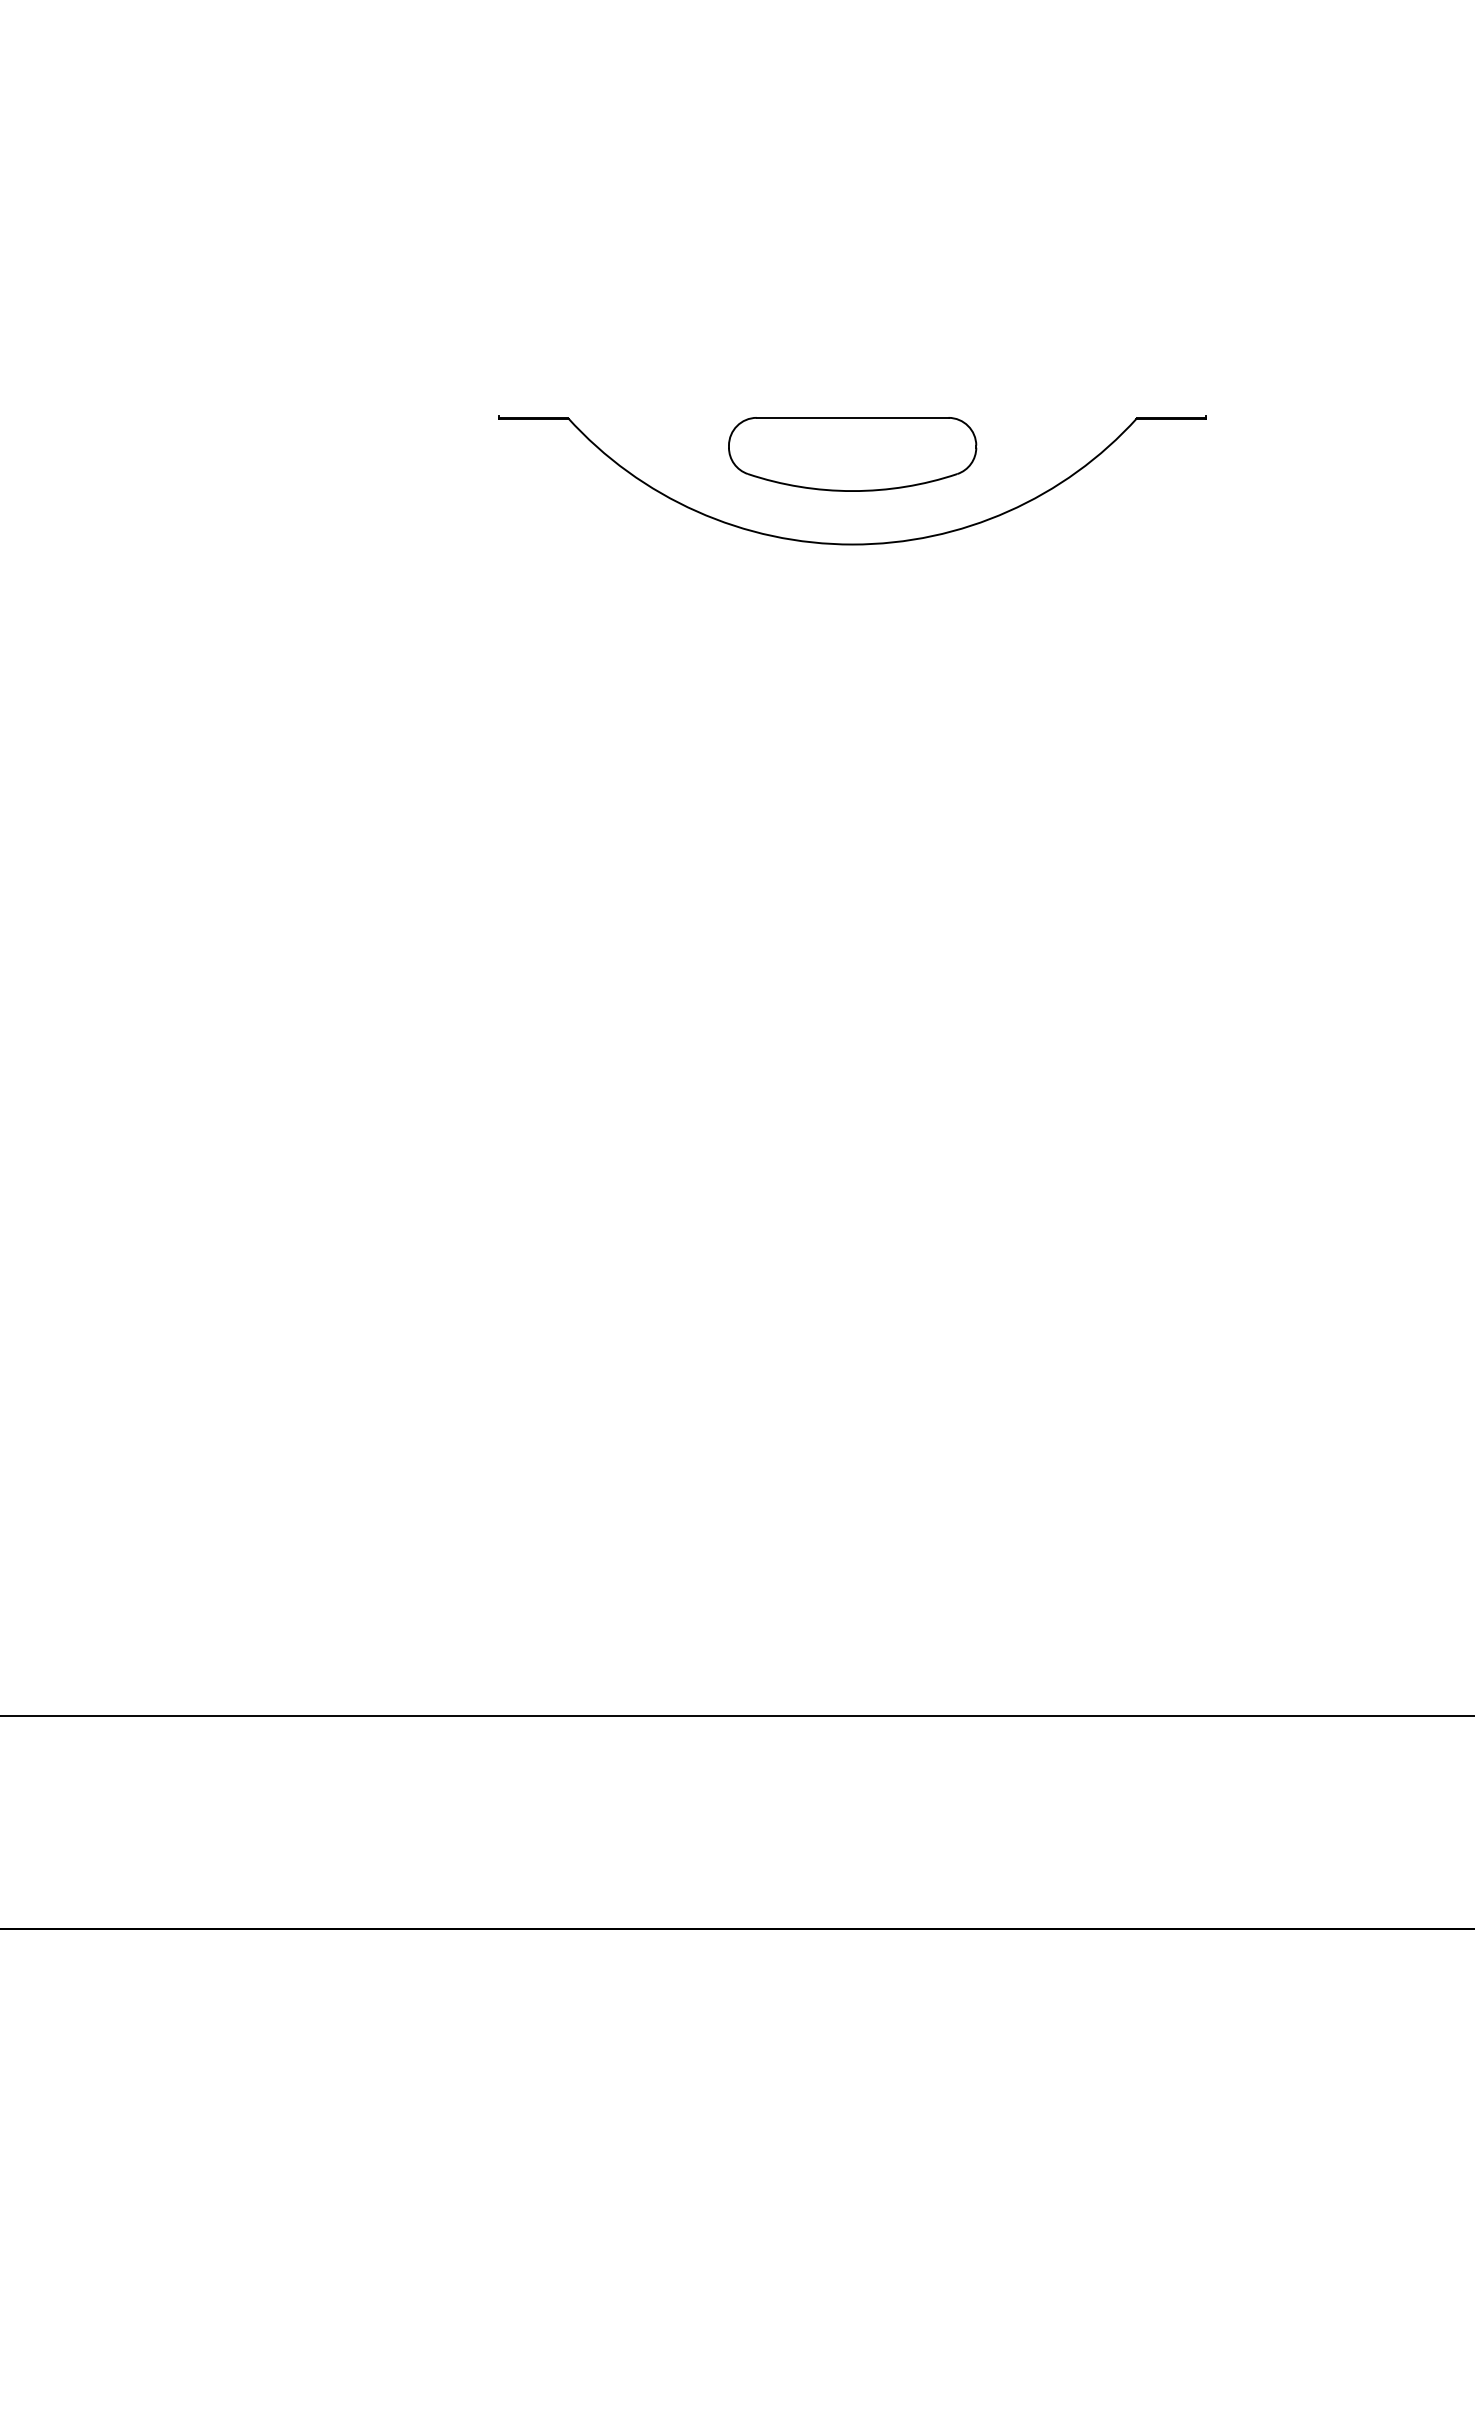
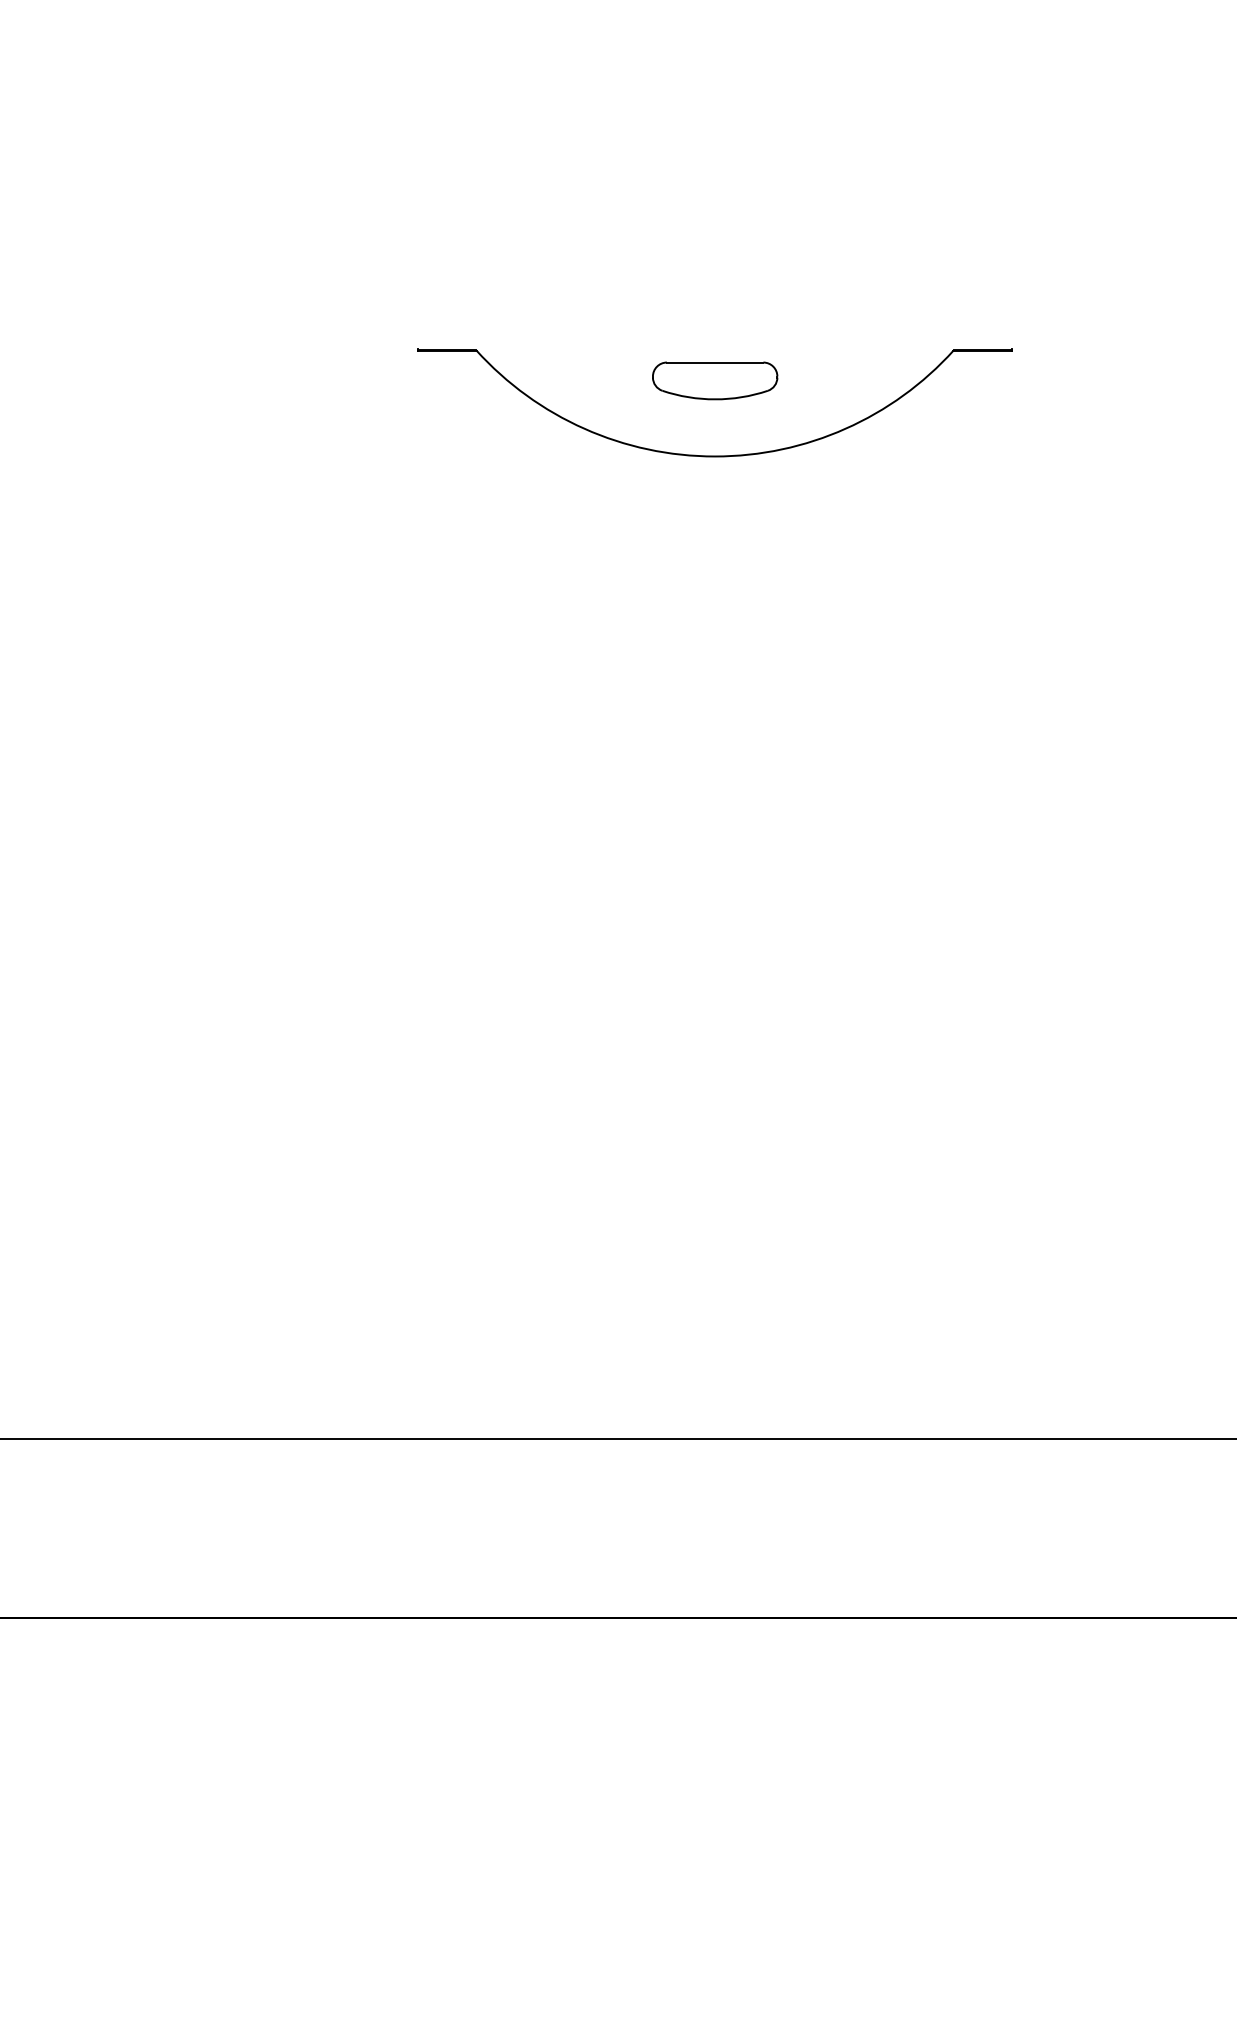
part: (852, 454) -> (714, 380), size x0.6

